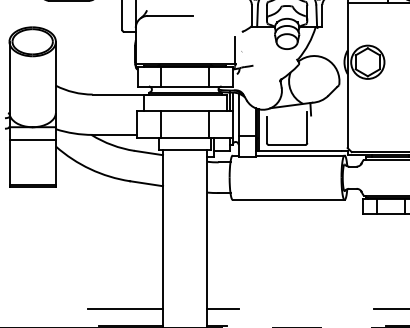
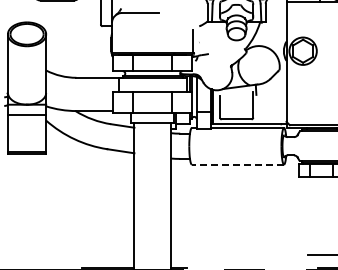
line: (288, 199) -> (237, 164), solid -> dashed
line: (125, 309) -> (103, 254), removed
line: (222, 309) -> (183, 254), removed

